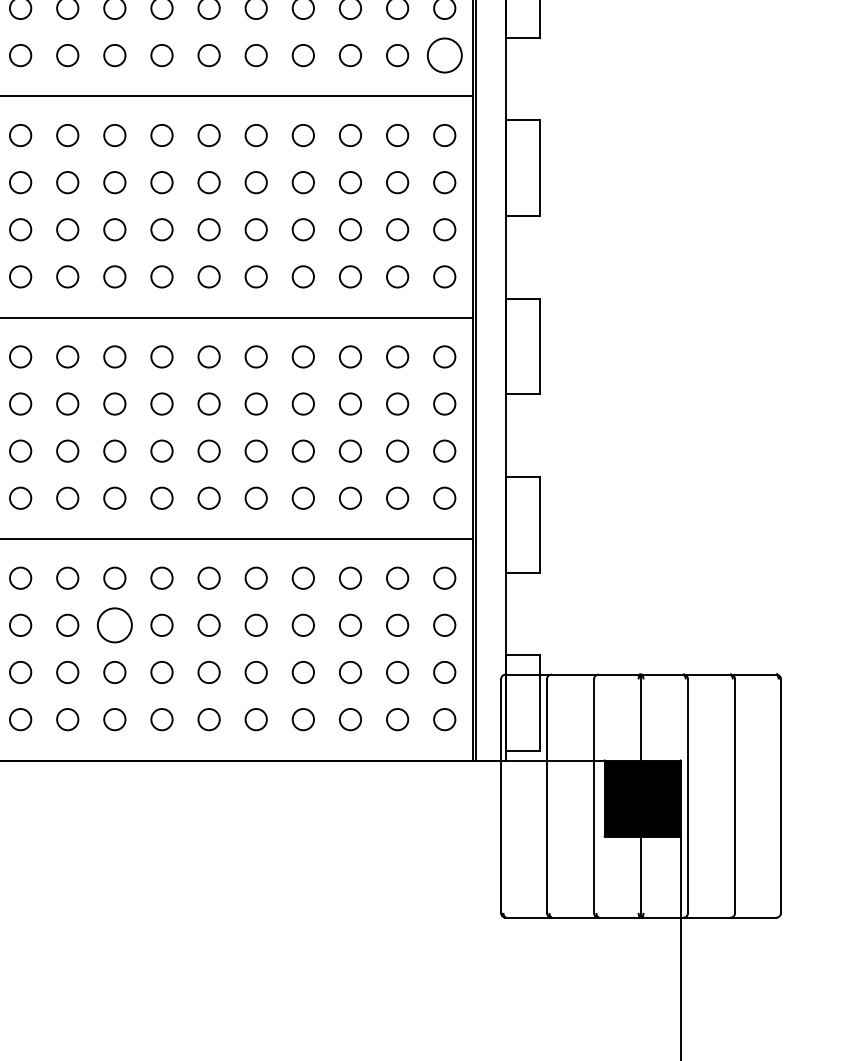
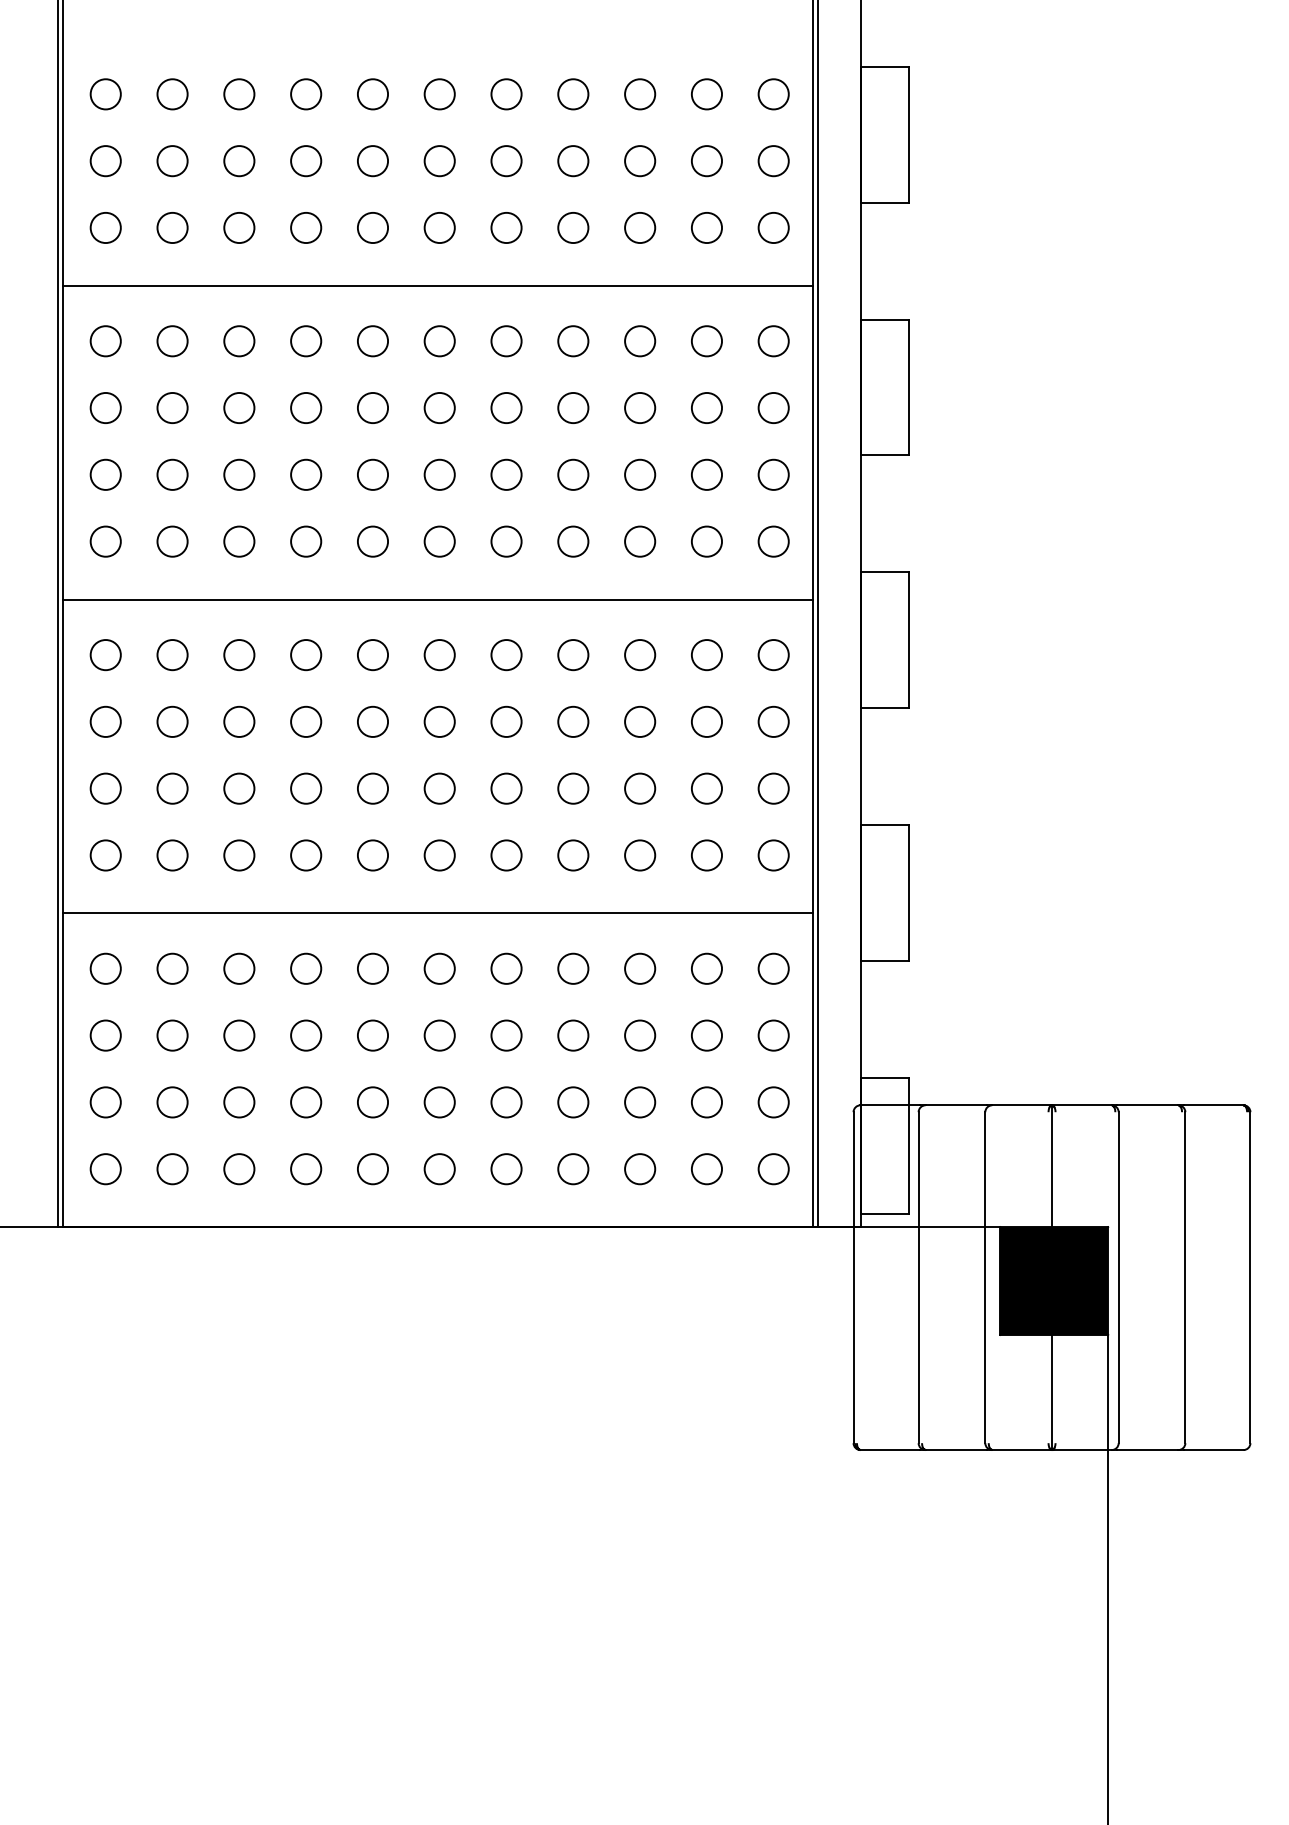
circle: (444, 55) -> (773, 227), size x0.62
circle: (115, 625) -> (306, 1035), size x0.62

